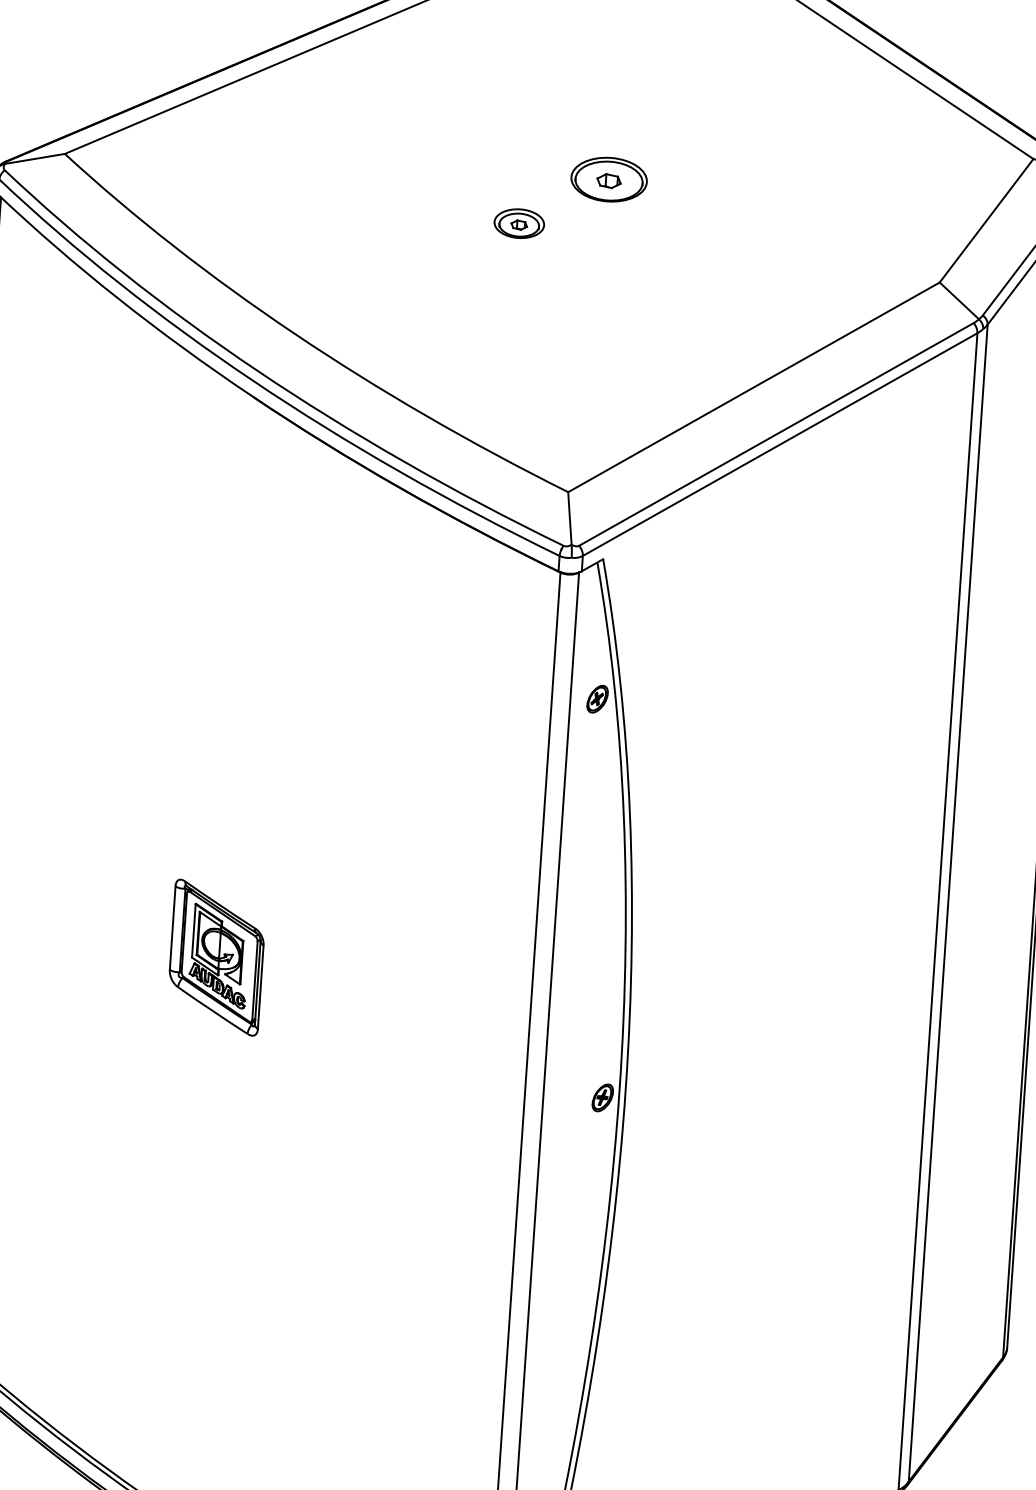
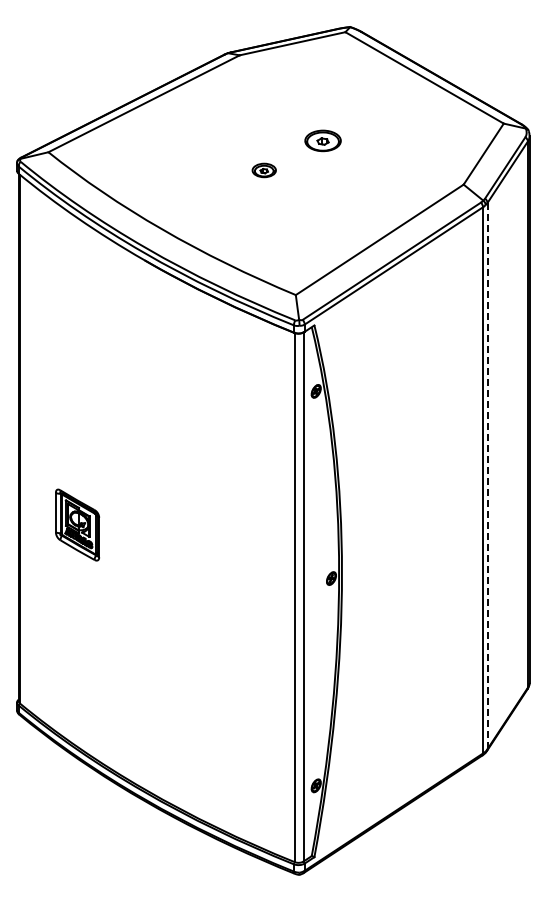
part: (608, 178) -> (322, 140), moved
line: (948, 902) -> (487, 475), solid -> dashed
part: (216, 956) -> (77, 524), moved

